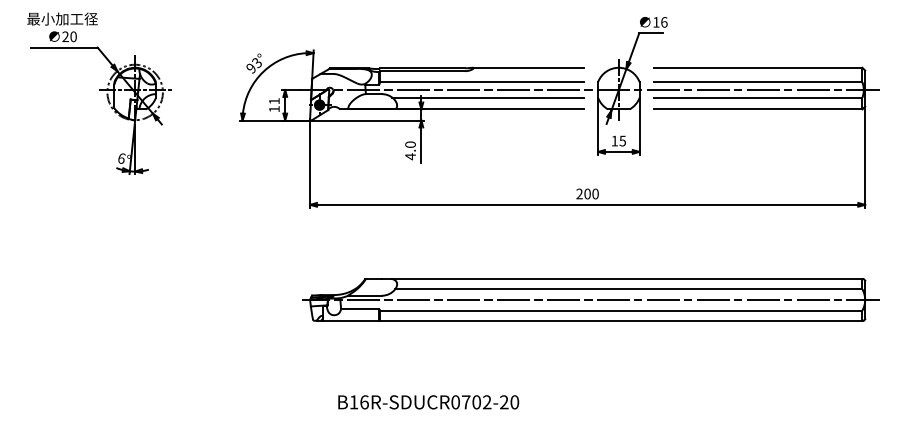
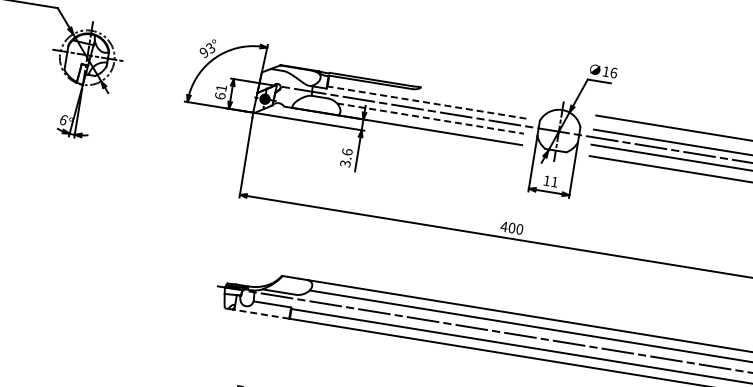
line: (528, 67) -> (474, 95), removed
line: (481, 82) -> (426, 102), solid -> dashed
line: (488, 97) -> (430, 118), solid -> dashed
text: (274, 108) -> (220, 95), 11 -> 61
text: (622, 140) -> (554, 181), 15 -> 11
text: (410, 150) -> (346, 157), 4.0 -> 3.6
text: (579, 193) -> (504, 226), 200 -> 400
line: (350, 320) -> (261, 313), solid -> dashed

